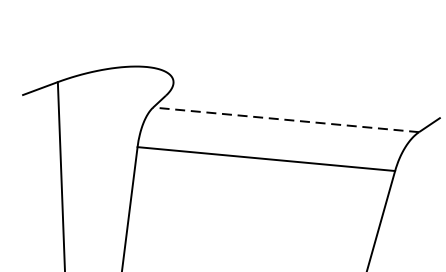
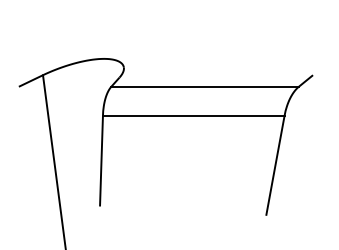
line: (286, 119) -> (205, 86), dashed -> solid

